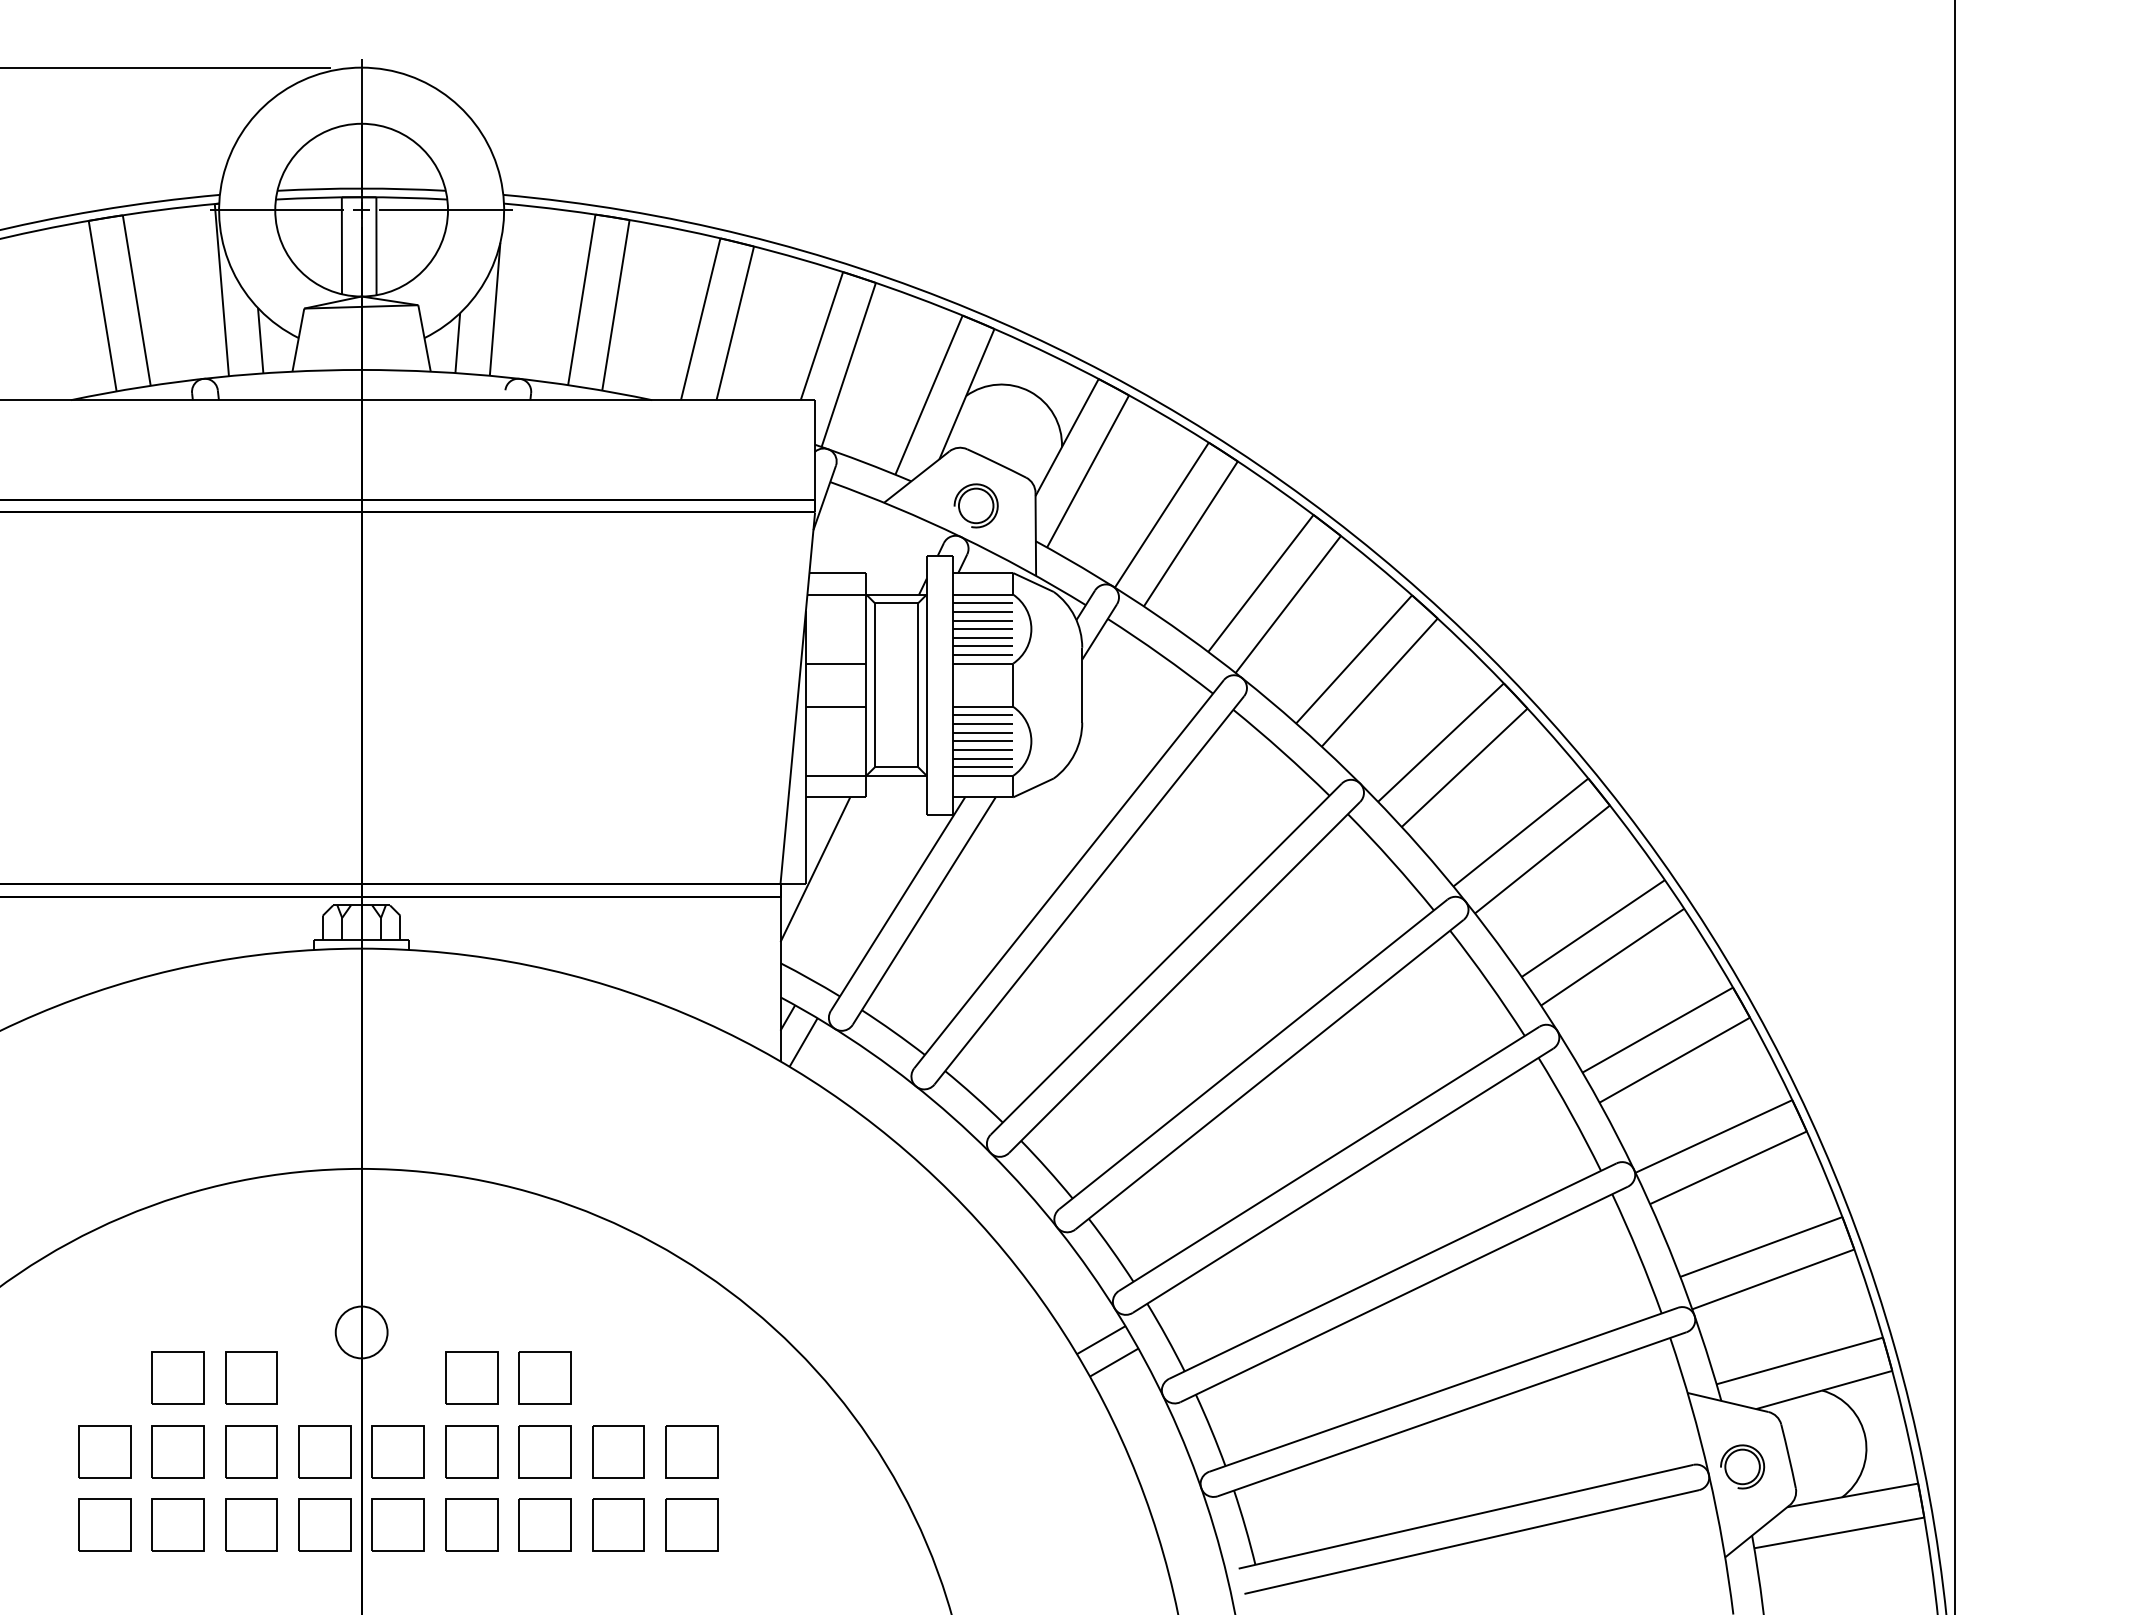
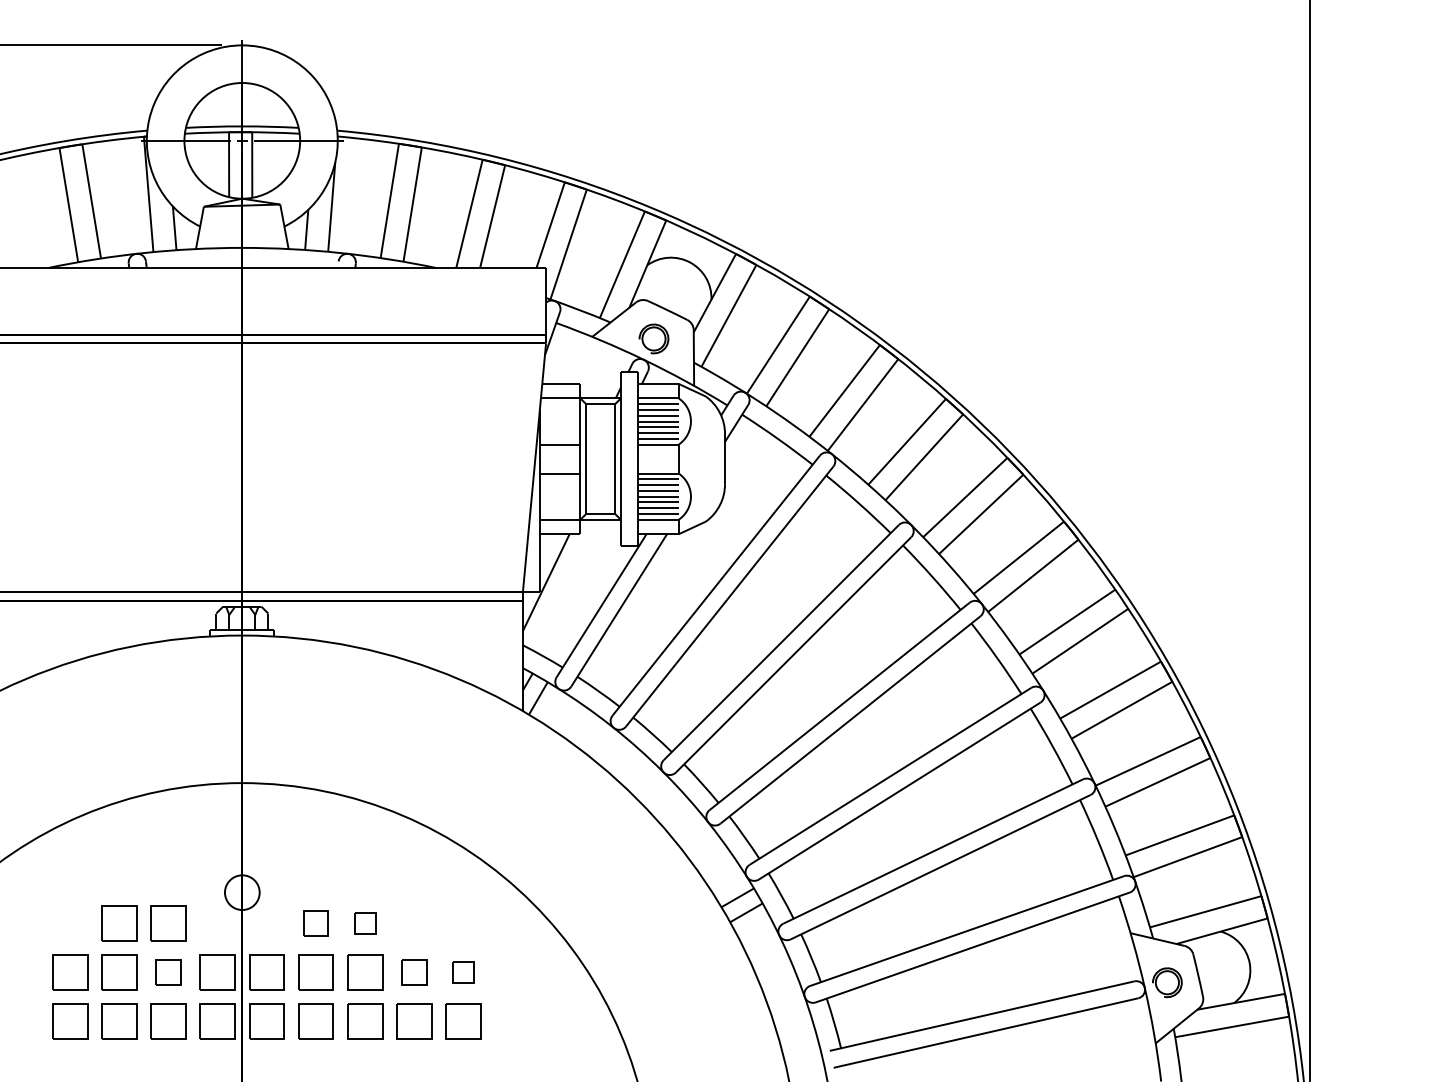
part: (470, 1378) -> (315, 923), size x0.7
part: (545, 1378) -> (365, 923), size x0.6
part: (251, 1451) -> (168, 972), size x0.7
part: (618, 1451) -> (414, 972), size x0.7
part: (691, 1451) -> (463, 972), size x0.6

